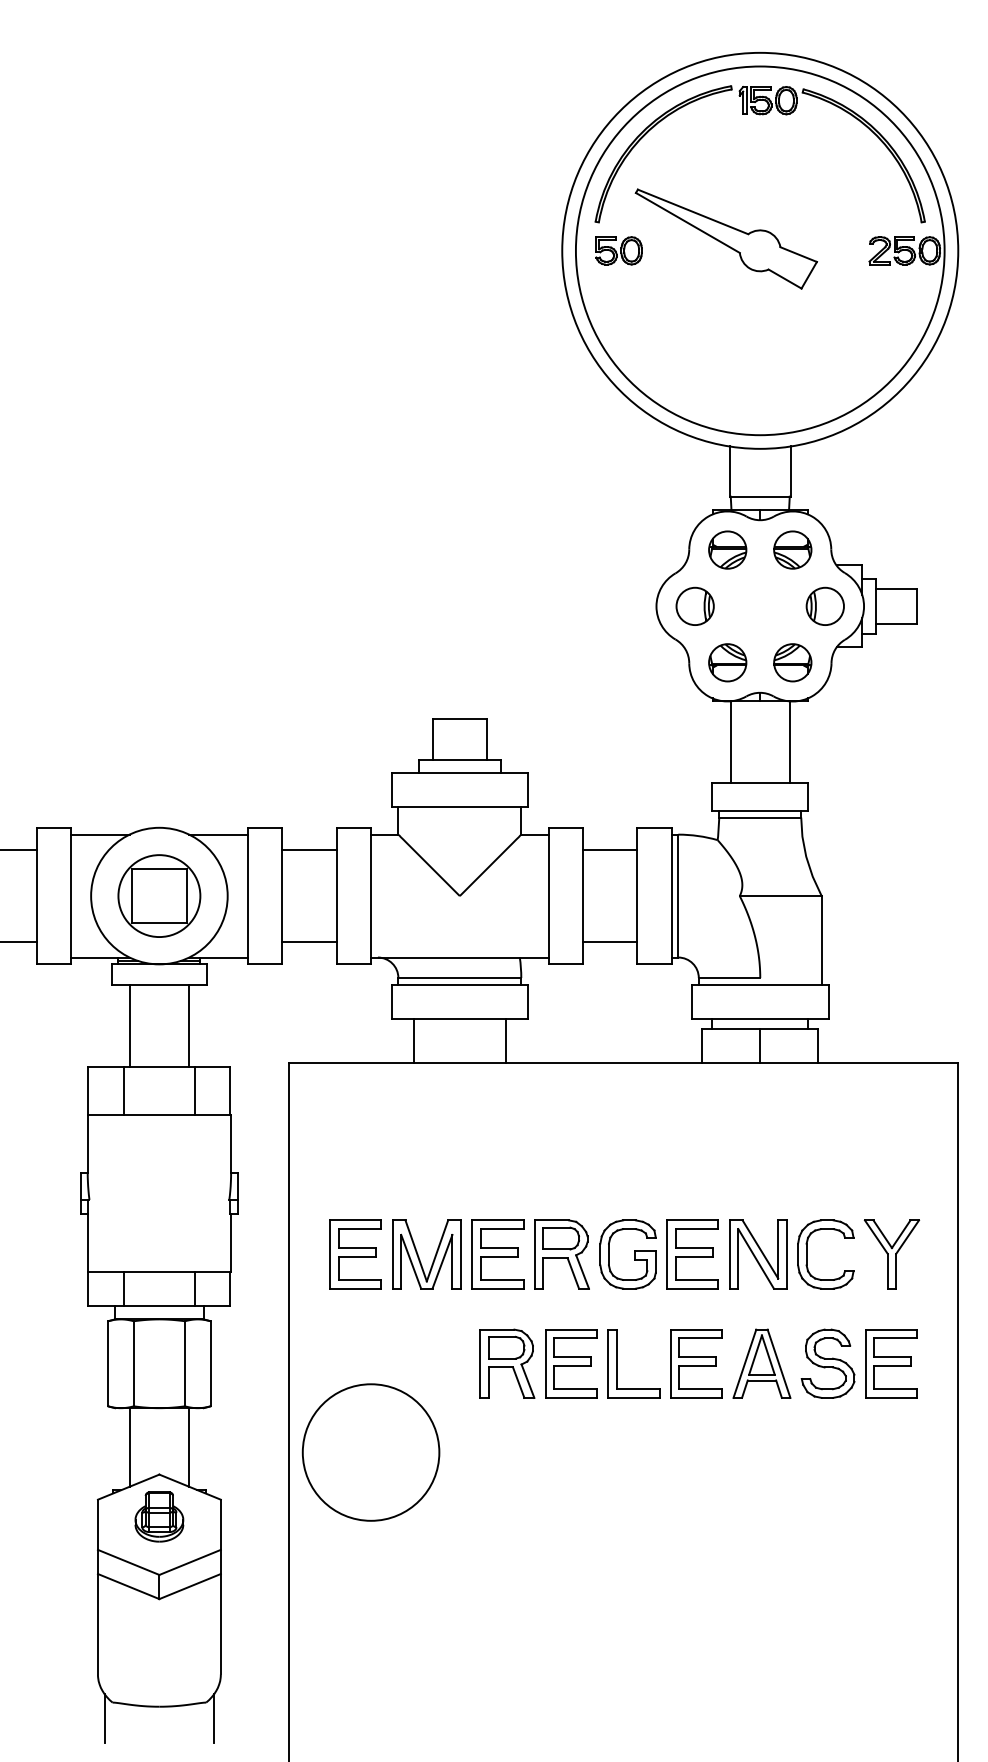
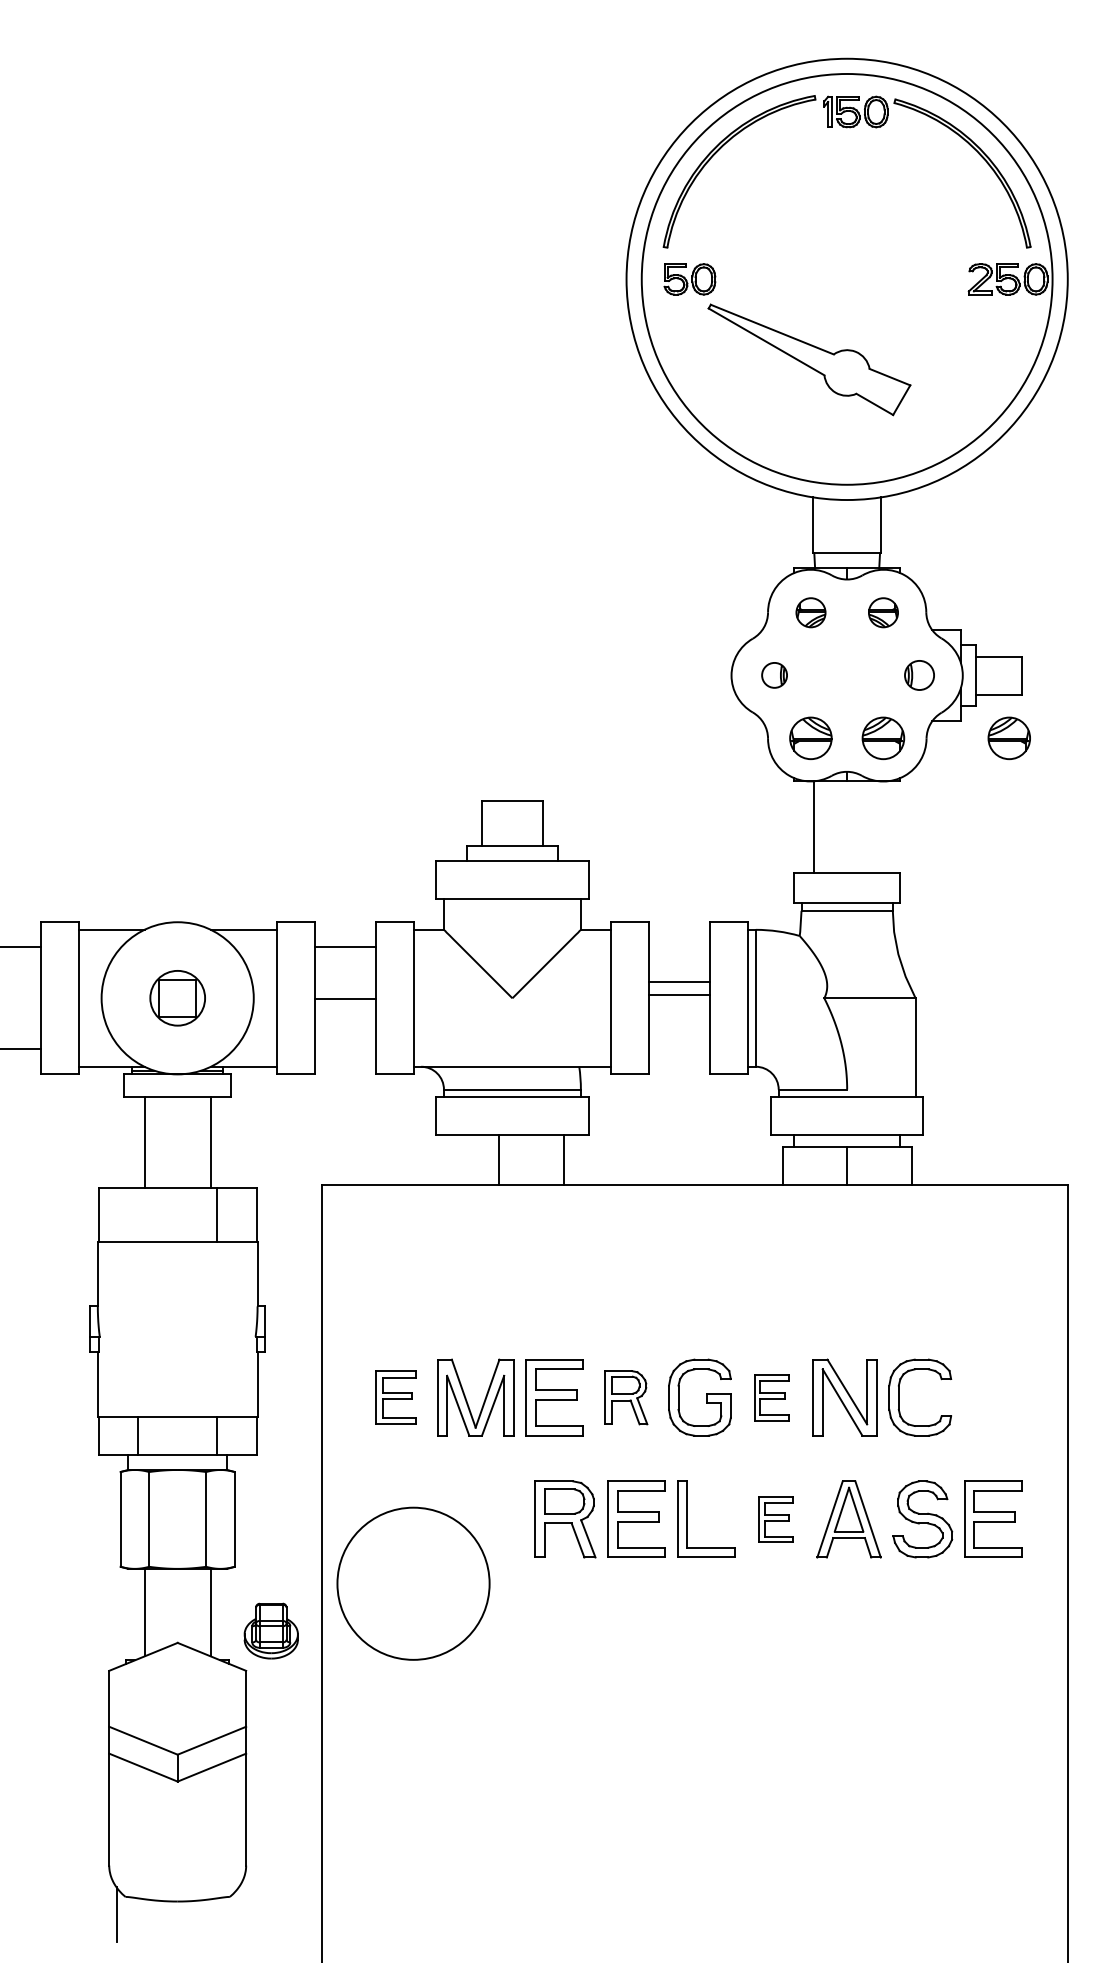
part: (726, 238) -> (809, 359), moved
part: (727, 549) -> (810, 612), size x0.7
part: (792, 549) -> (883, 612), size x0.7
part: (694, 605) -> (773, 674), size x0.6
part: (824, 605) -> (918, 674), size x0.7
part: (905, 662) -> (1008, 738), added
line: (789, 742) -> (879, 827), removed
line: (609, 850) -> (679, 982), moved
part: (159, 895) -> (177, 997), size x0.6
line: (309, 941) -> (344, 998), moved
line: (609, 941) -> (679, 994), moved
line: (413, 1040) -> (498, 1159), moved
line: (123, 1090) -> (137, 1214), removed
part: (355, 1254) -> (396, 1397), size x0.7
part: (561, 1254) -> (625, 1397), size x0.7
part: (692, 1254) -> (771, 1397), size x0.6
part: (891, 1254) -> (993, 1397), removed
part: (696, 1363) -> (776, 1519), size x0.6
circle: (370, 1452) -> (412, 1583), moved
part: (159, 1516) -> (271, 1630), moved
line: (214, 1718) -> (239, 1914), removed

